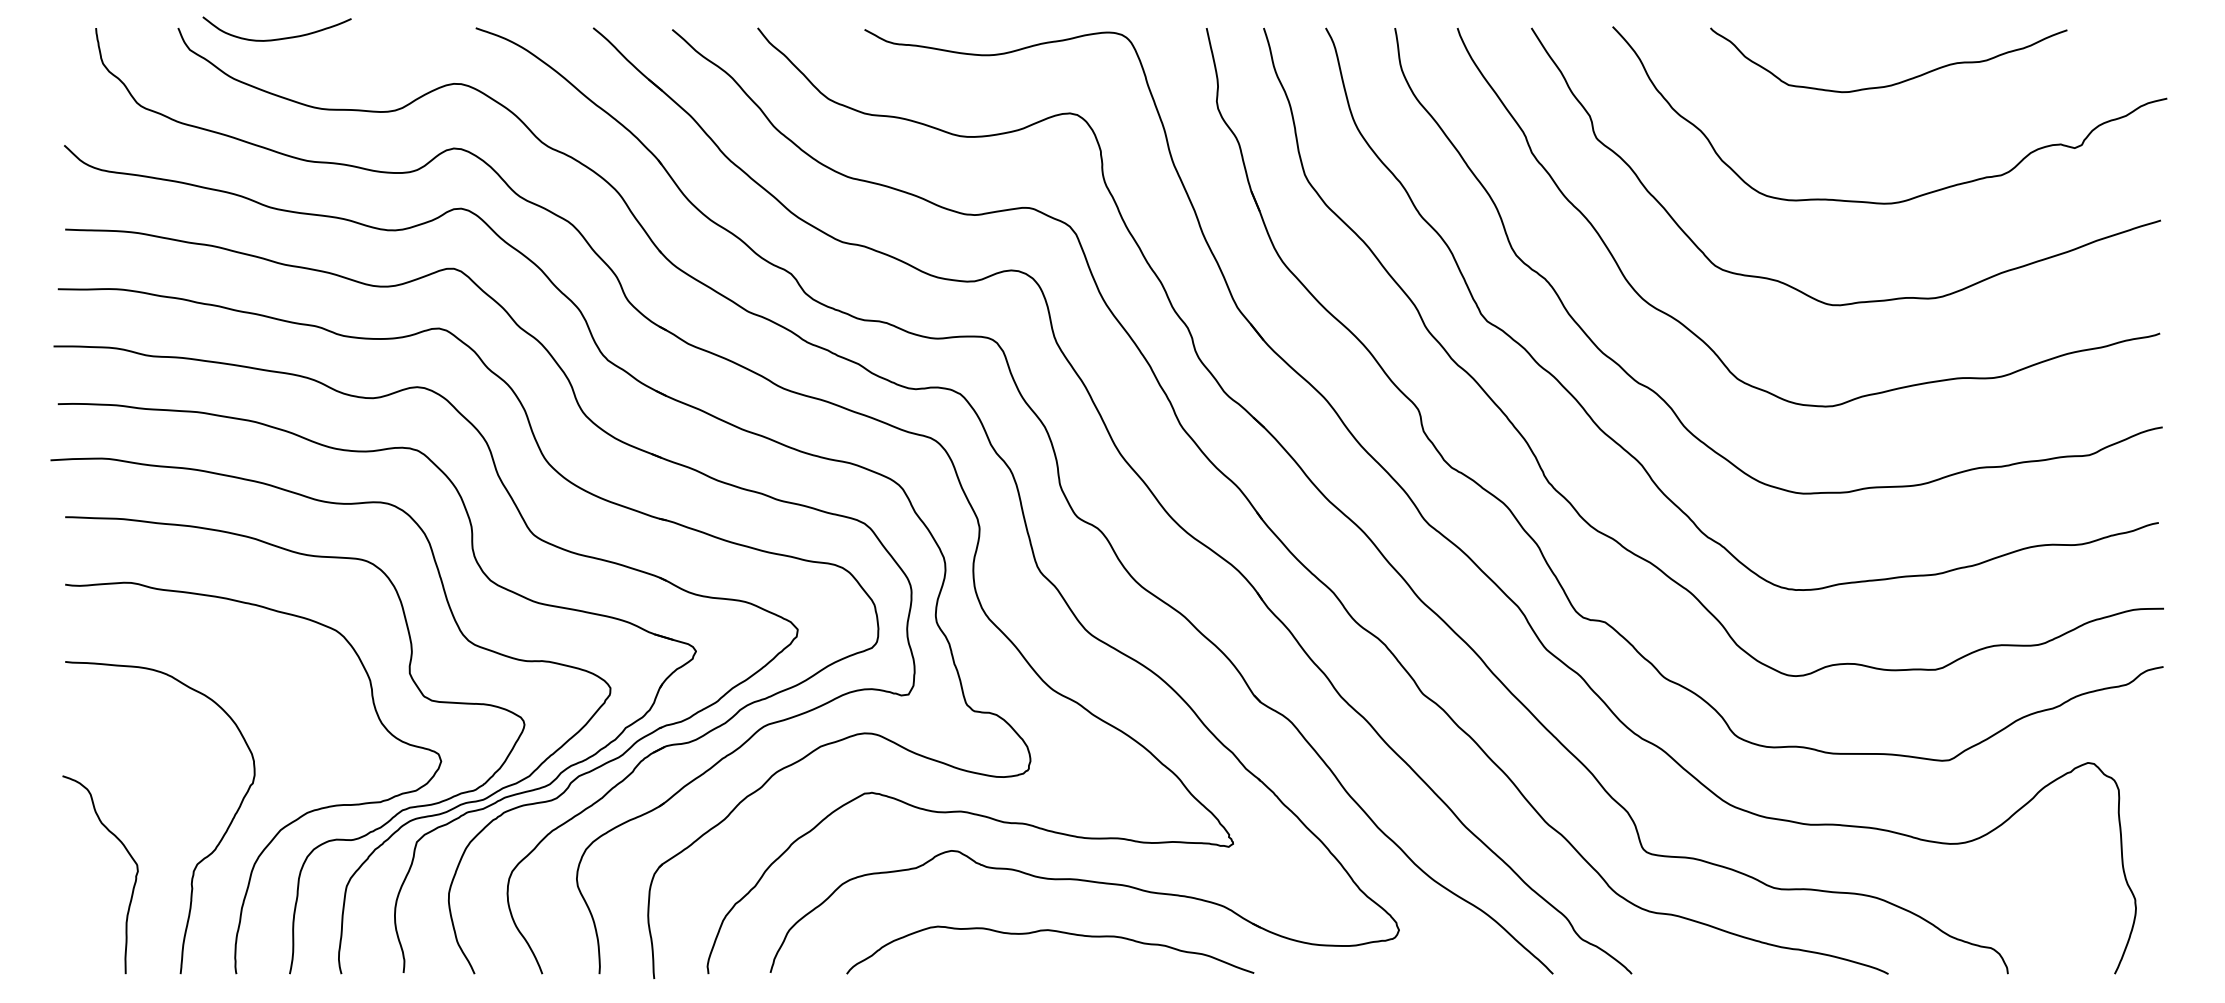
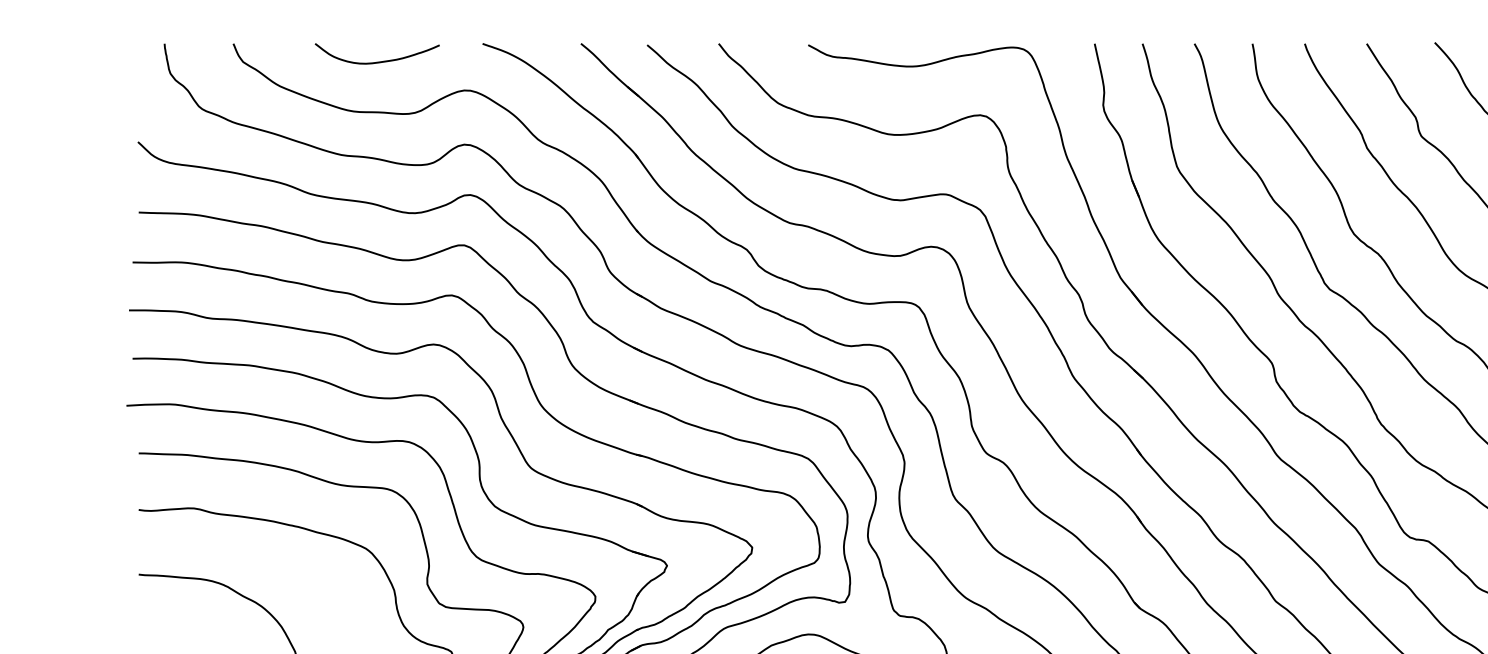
curve: (276, 38) -> (376, 61), moved

